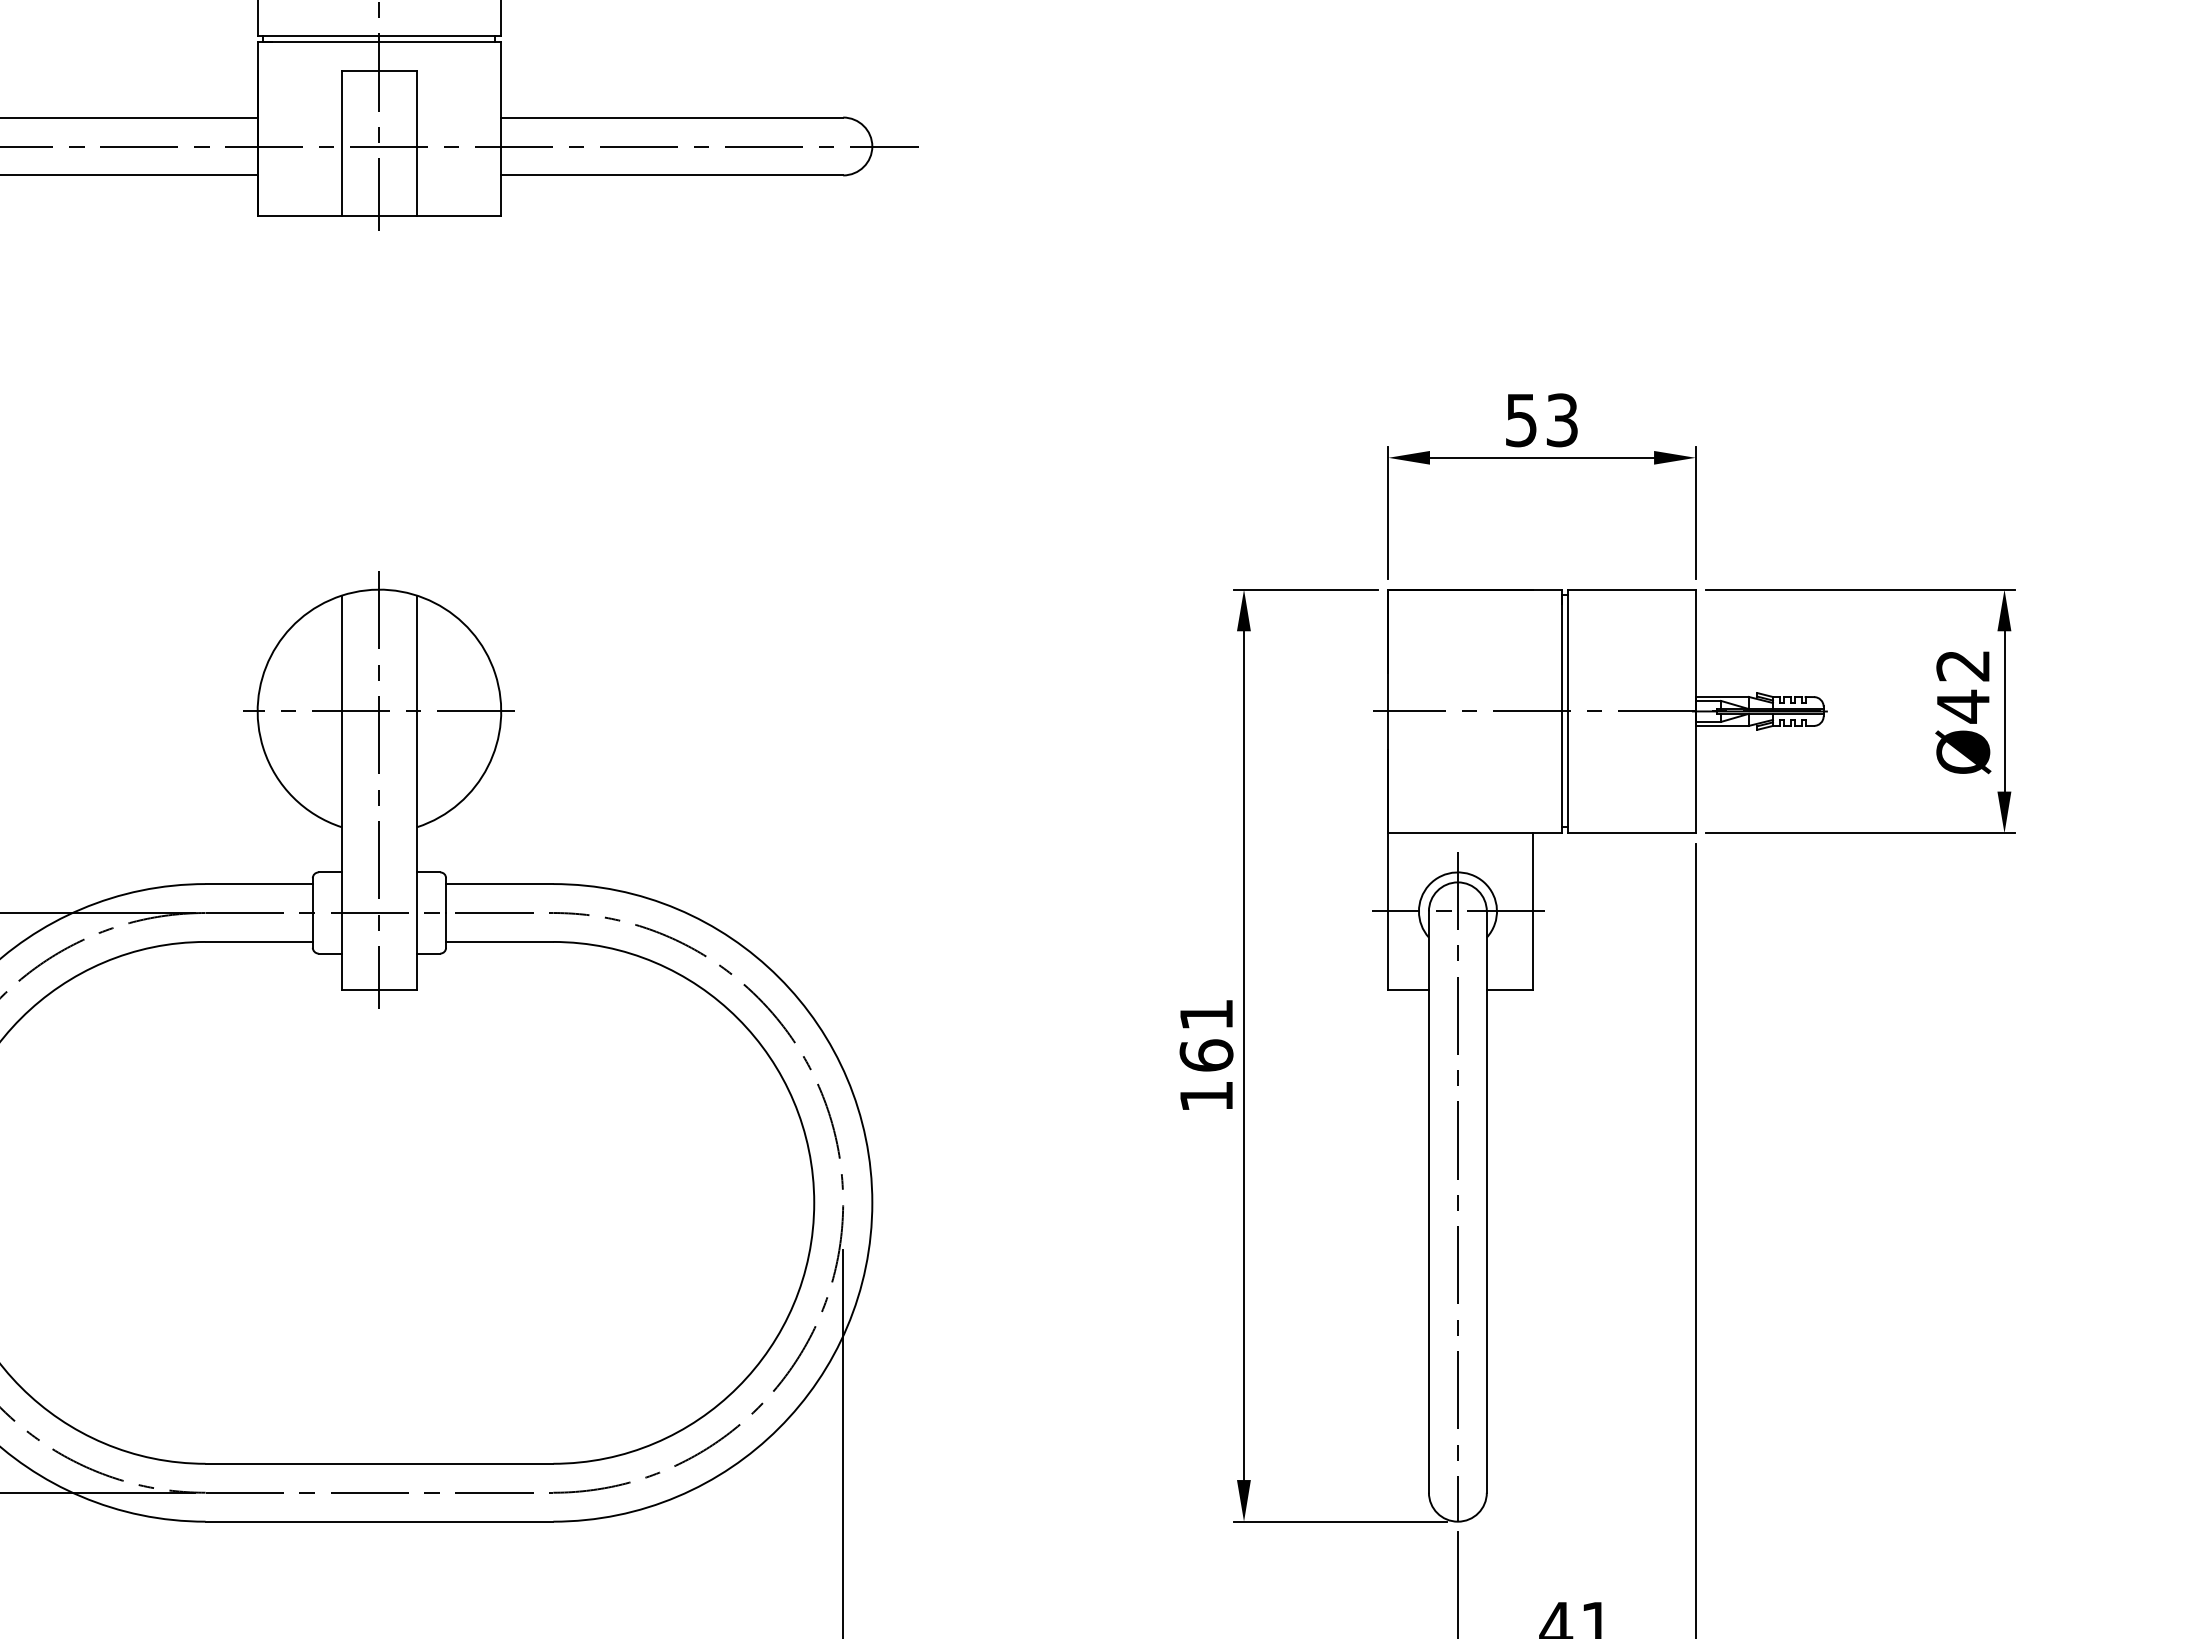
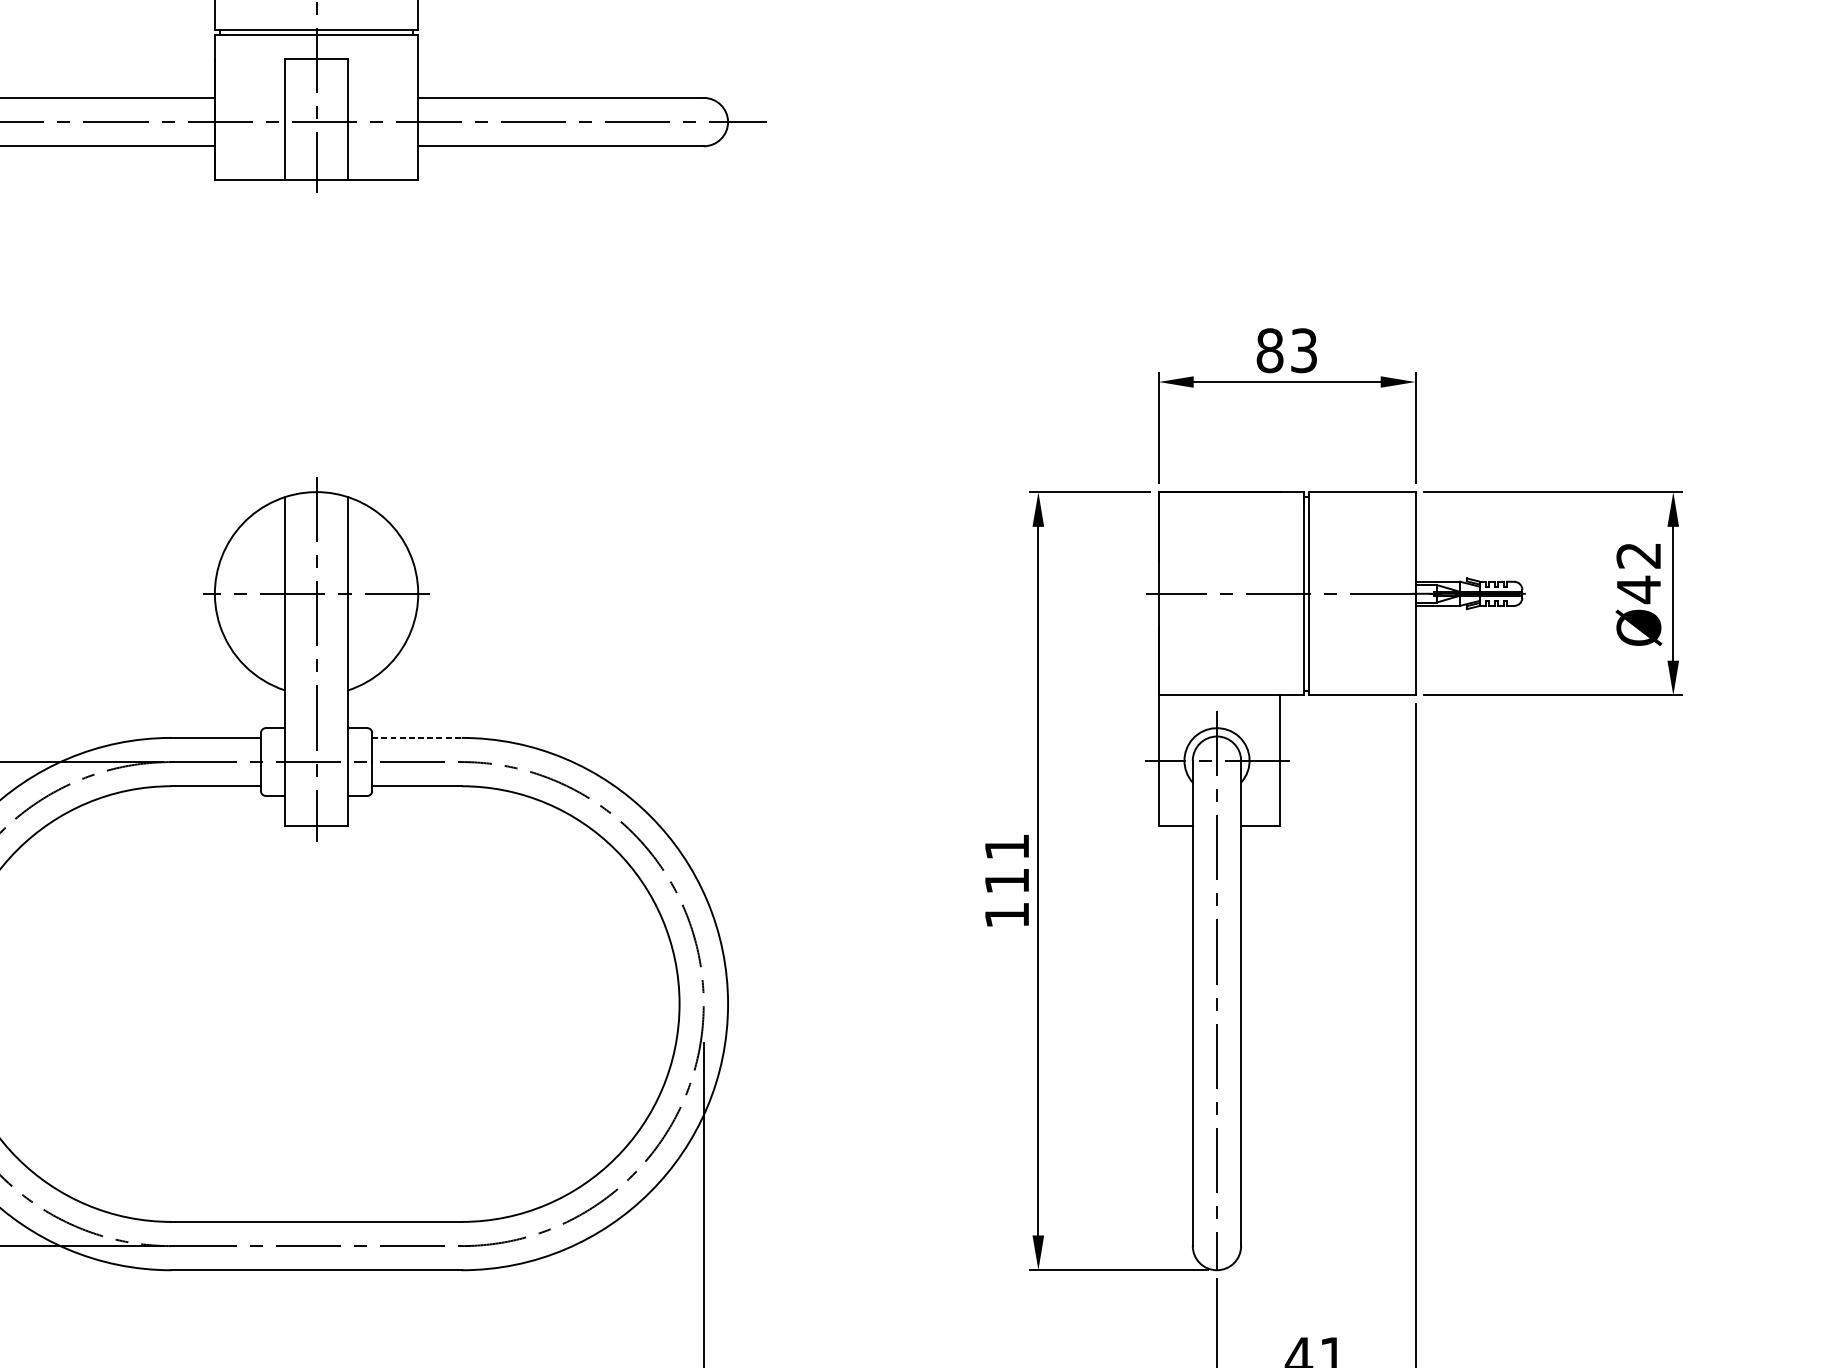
text: (1521, 420) -> (1270, 350), 53 -> 83
line: (499, 884) -> (416, 738), solid -> dashed
text: (1206, 1055) -> (1007, 881), 161 -> 111

